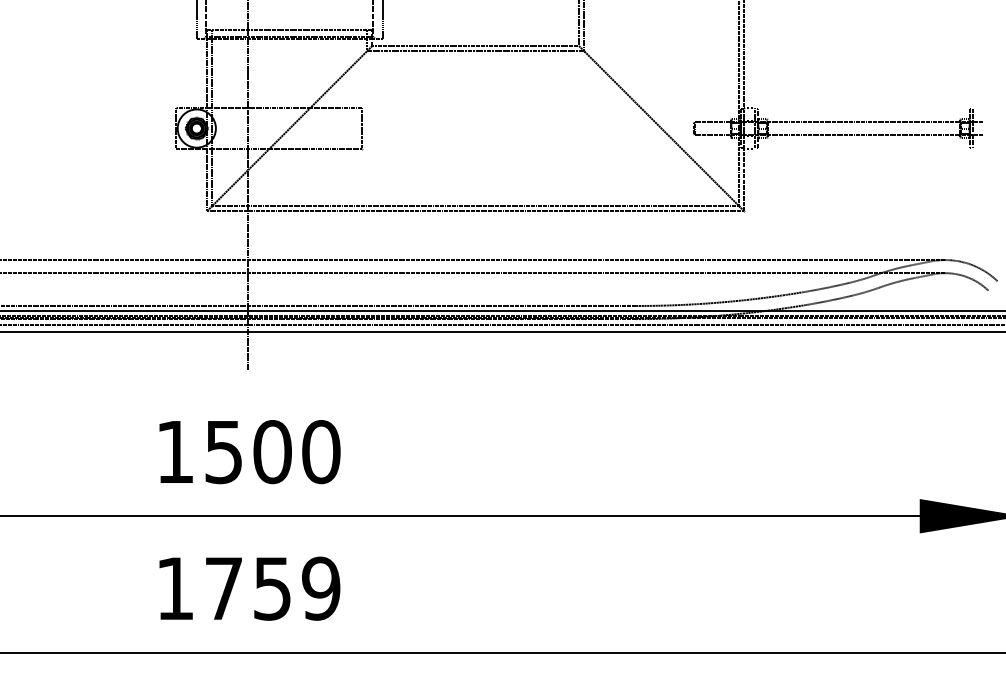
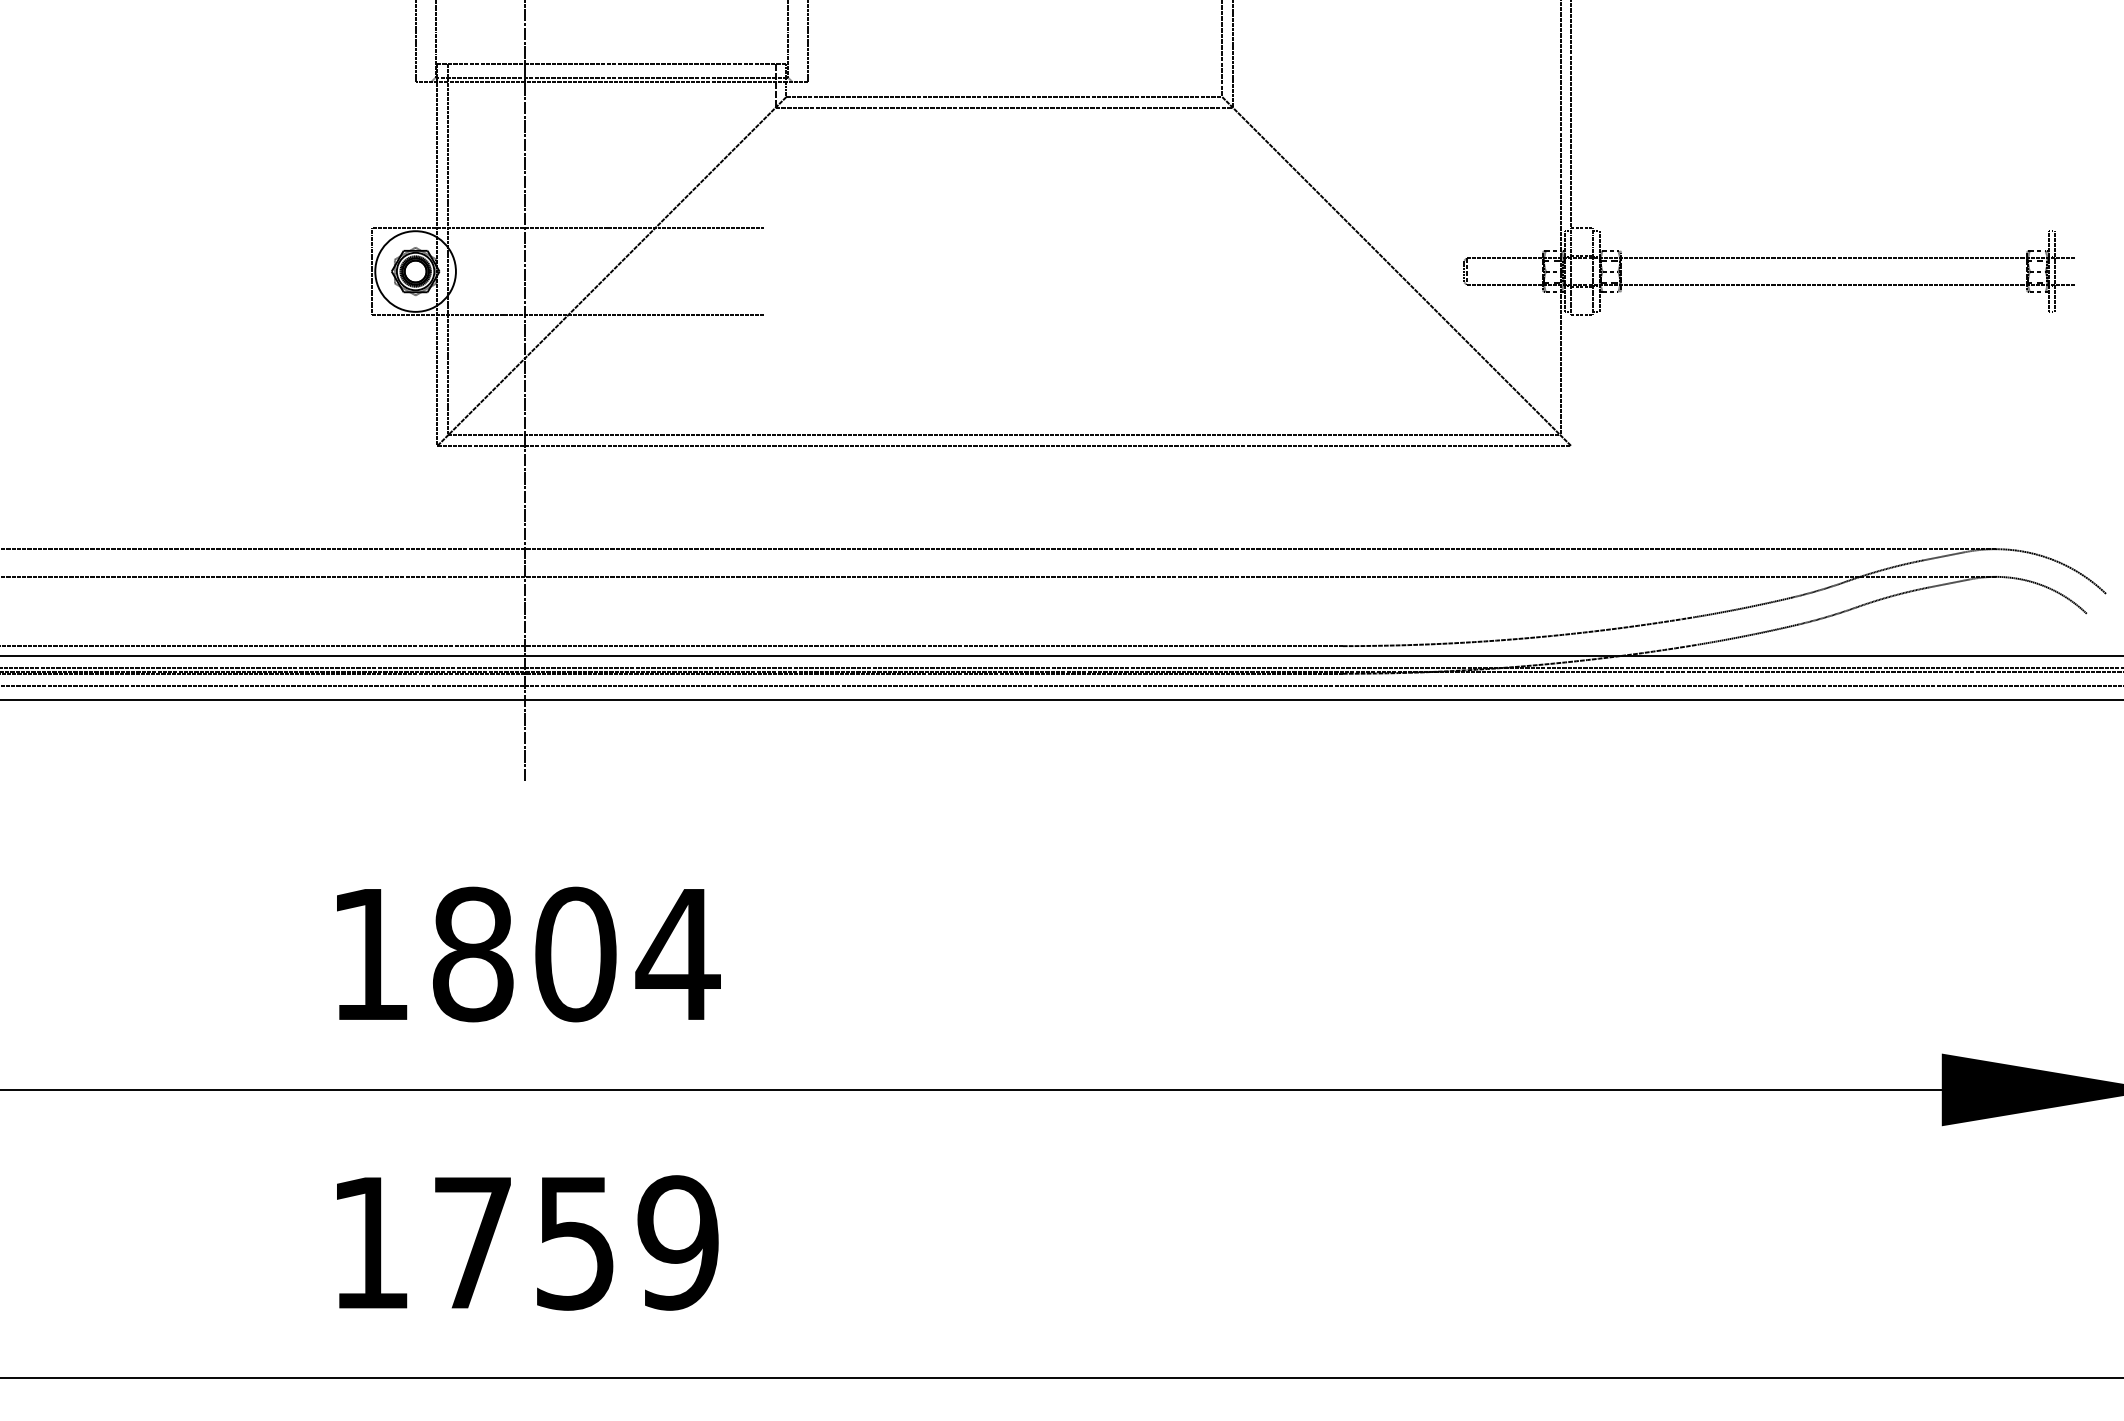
line: (362, 128) -> (765, 271), removed
line: (744, 180) -> (1571, 381), removed
text: (273, 452) -> (577, 955), 1500 -> 1804

